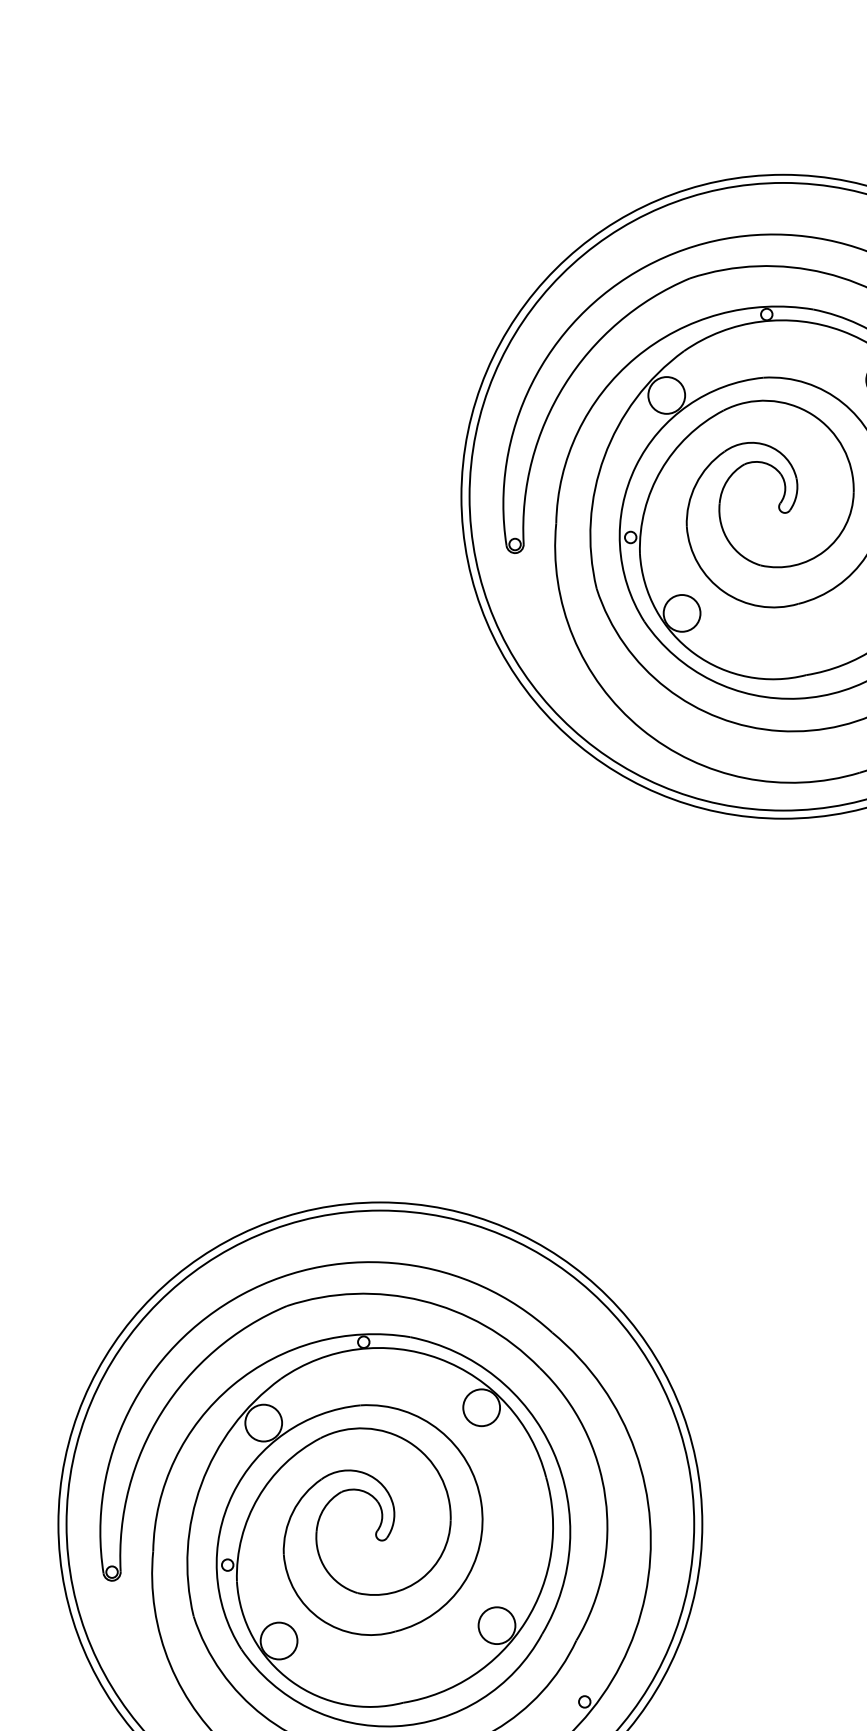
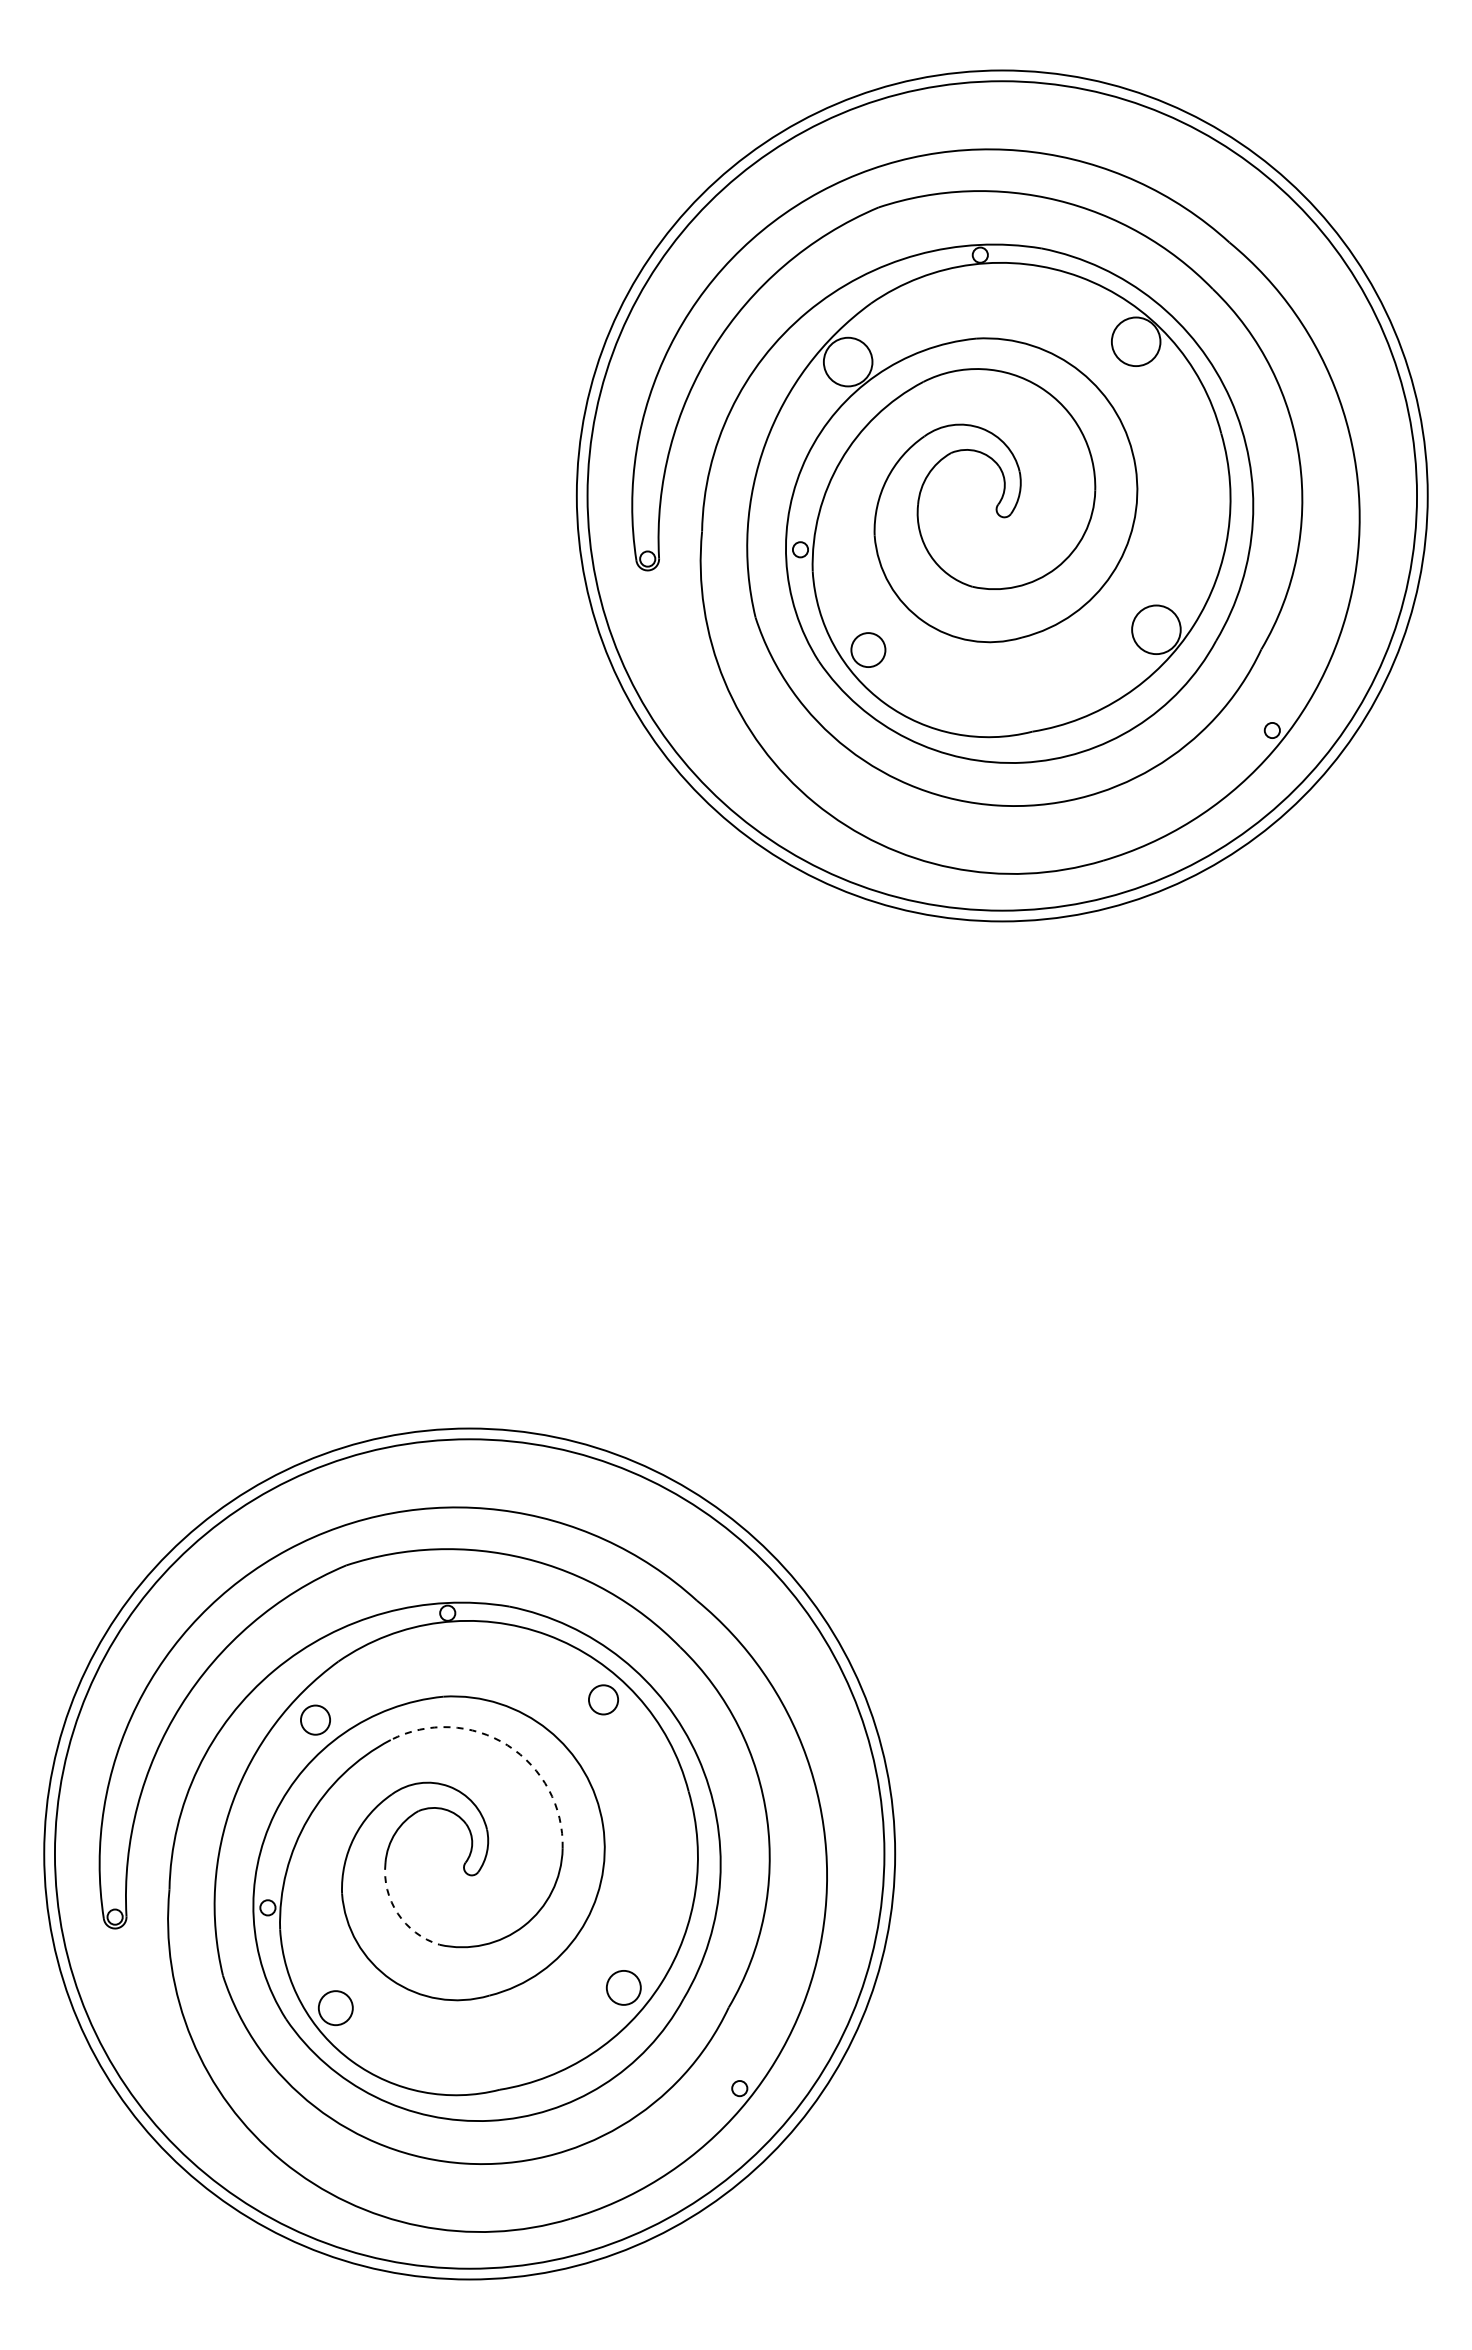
circle: (682, 612) -> (868, 649), size x0.7
circle: (481, 1407) -> (603, 1699), size x0.6
circle: (263, 1422) -> (315, 1719), size x0.6
arc: (408, 1442) -> (507, 1745), solid -> dashed
arc: (325, 1569) -> (397, 1913), solid -> dashed
circle: (496, 1625) -> (623, 1987), size x0.7
circle: (278, 1640) -> (335, 2007), size x0.7

